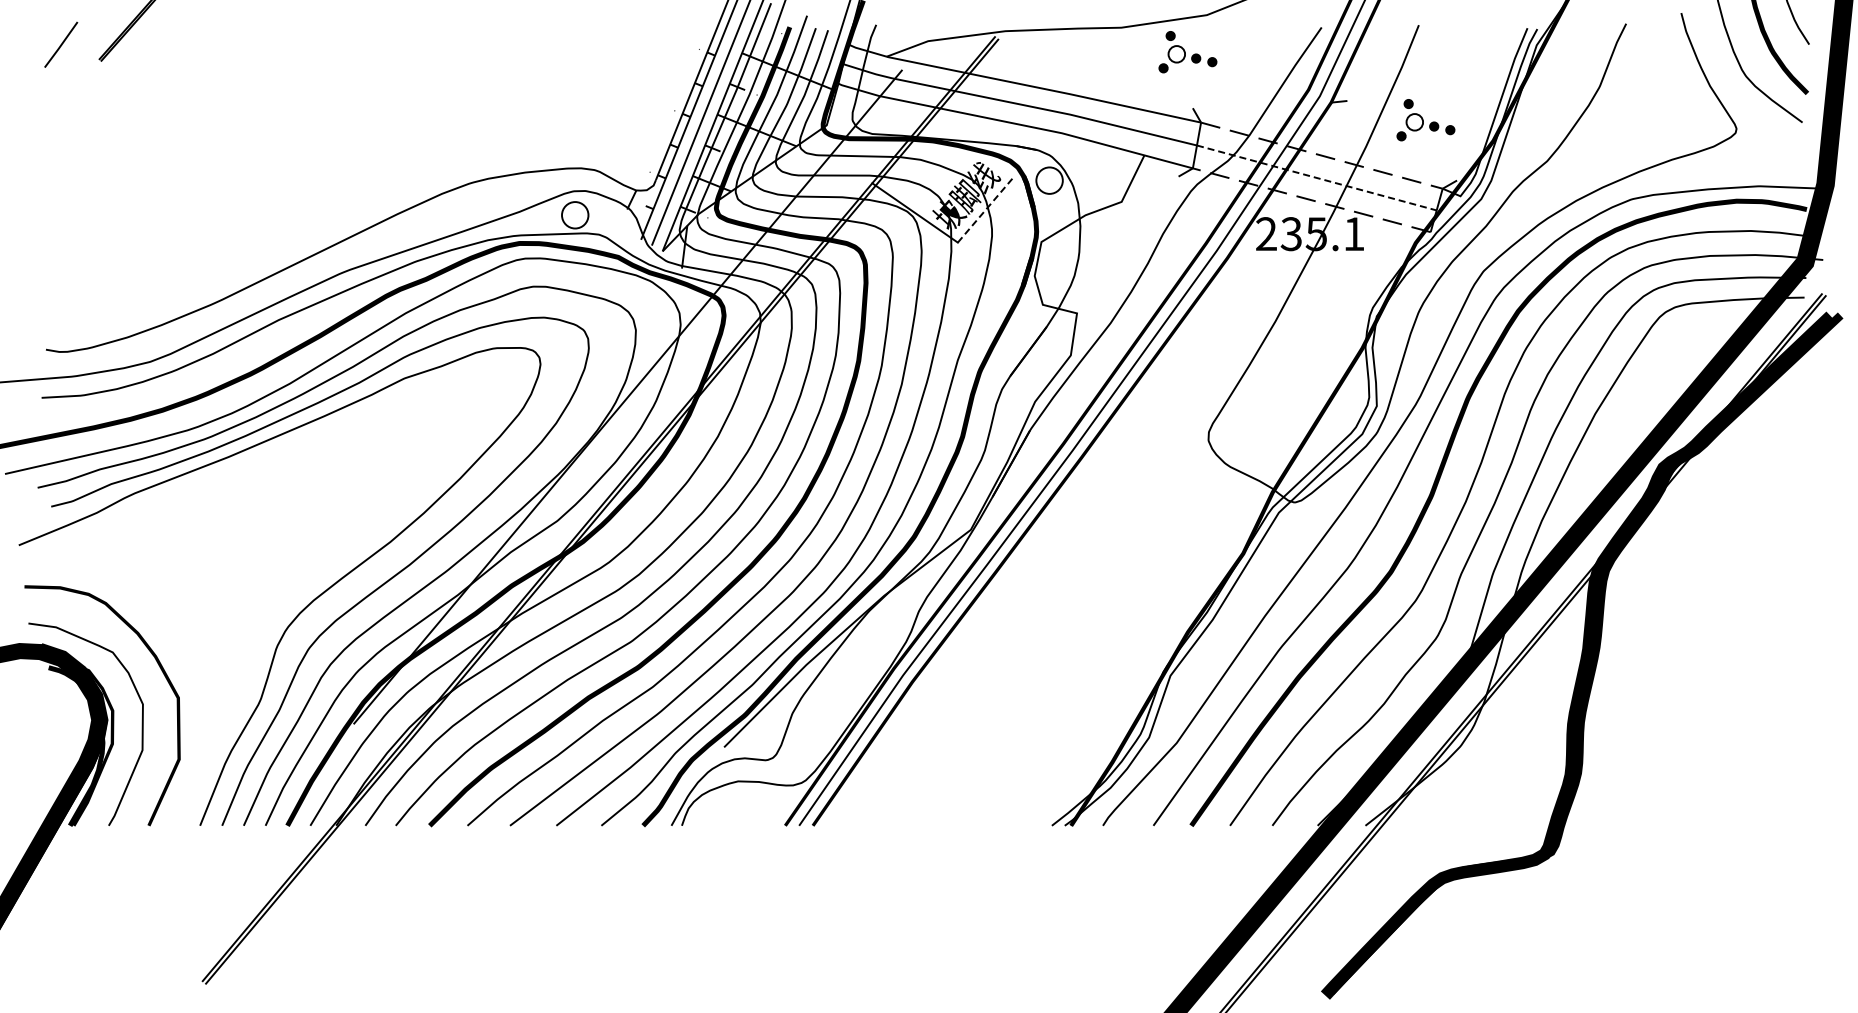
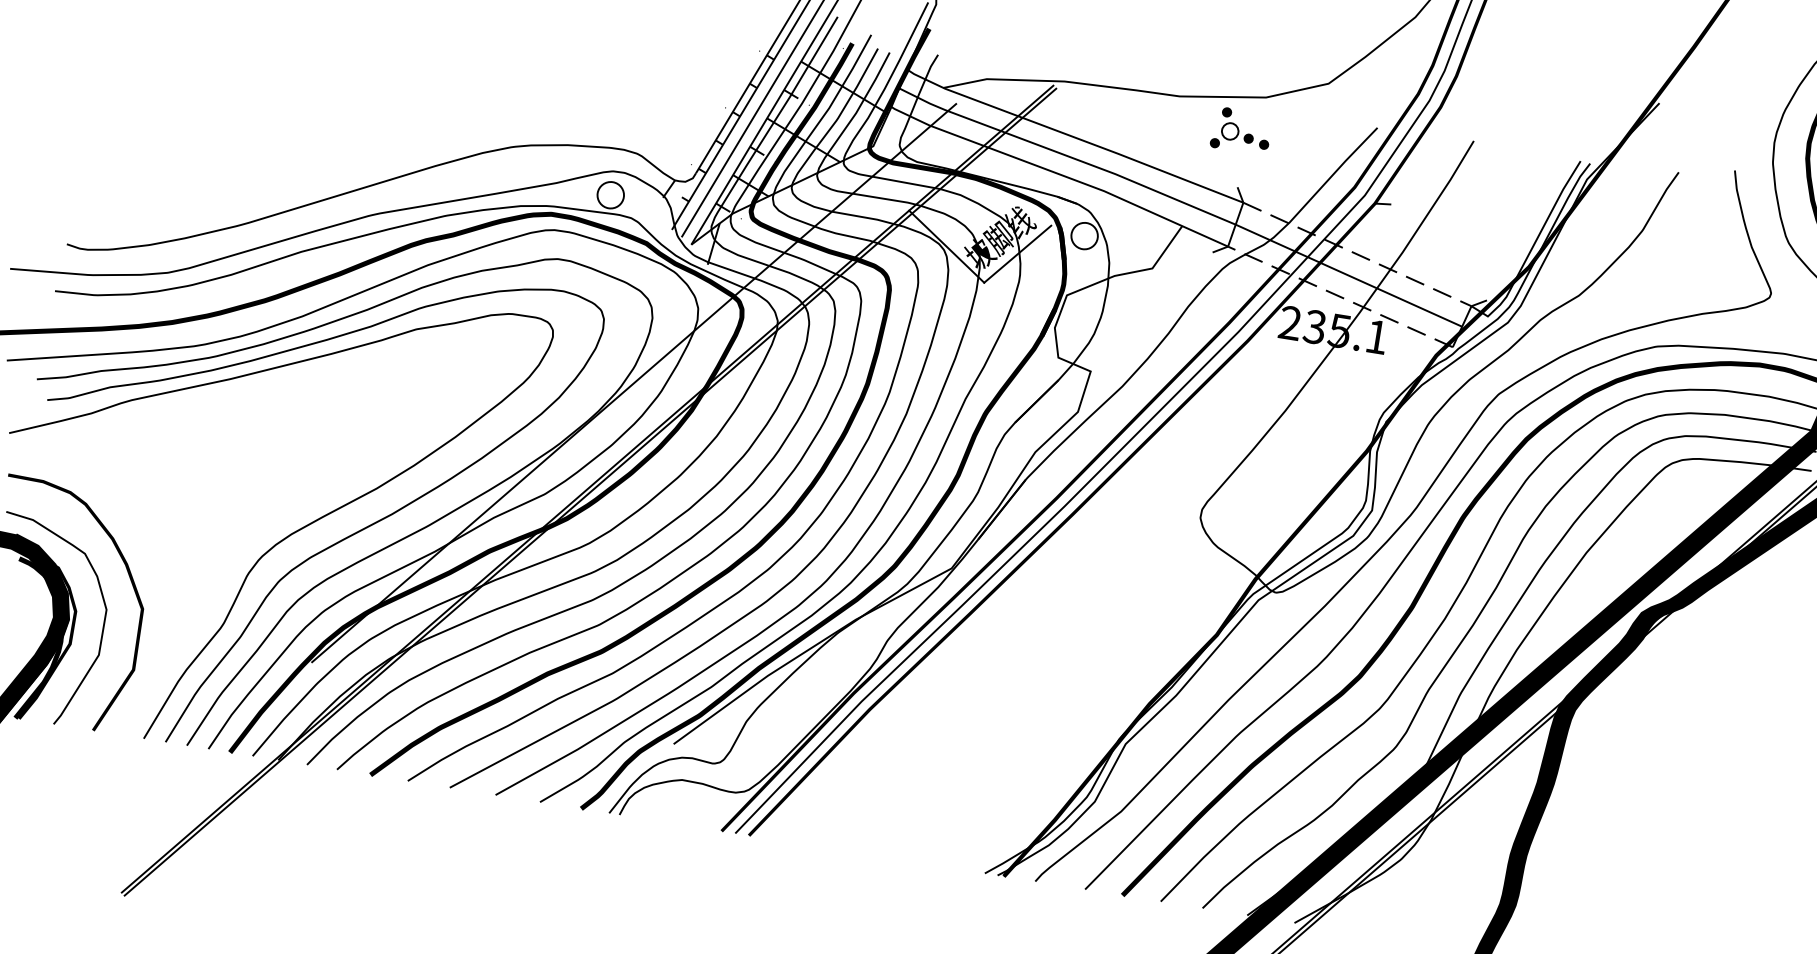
part: (1425, 120) -> (1465, 236), removed
line: (1317, 178) -> (1349, 276), dashed -> solid
line: (986, 209) -> (1017, 254), dashed -> solid

